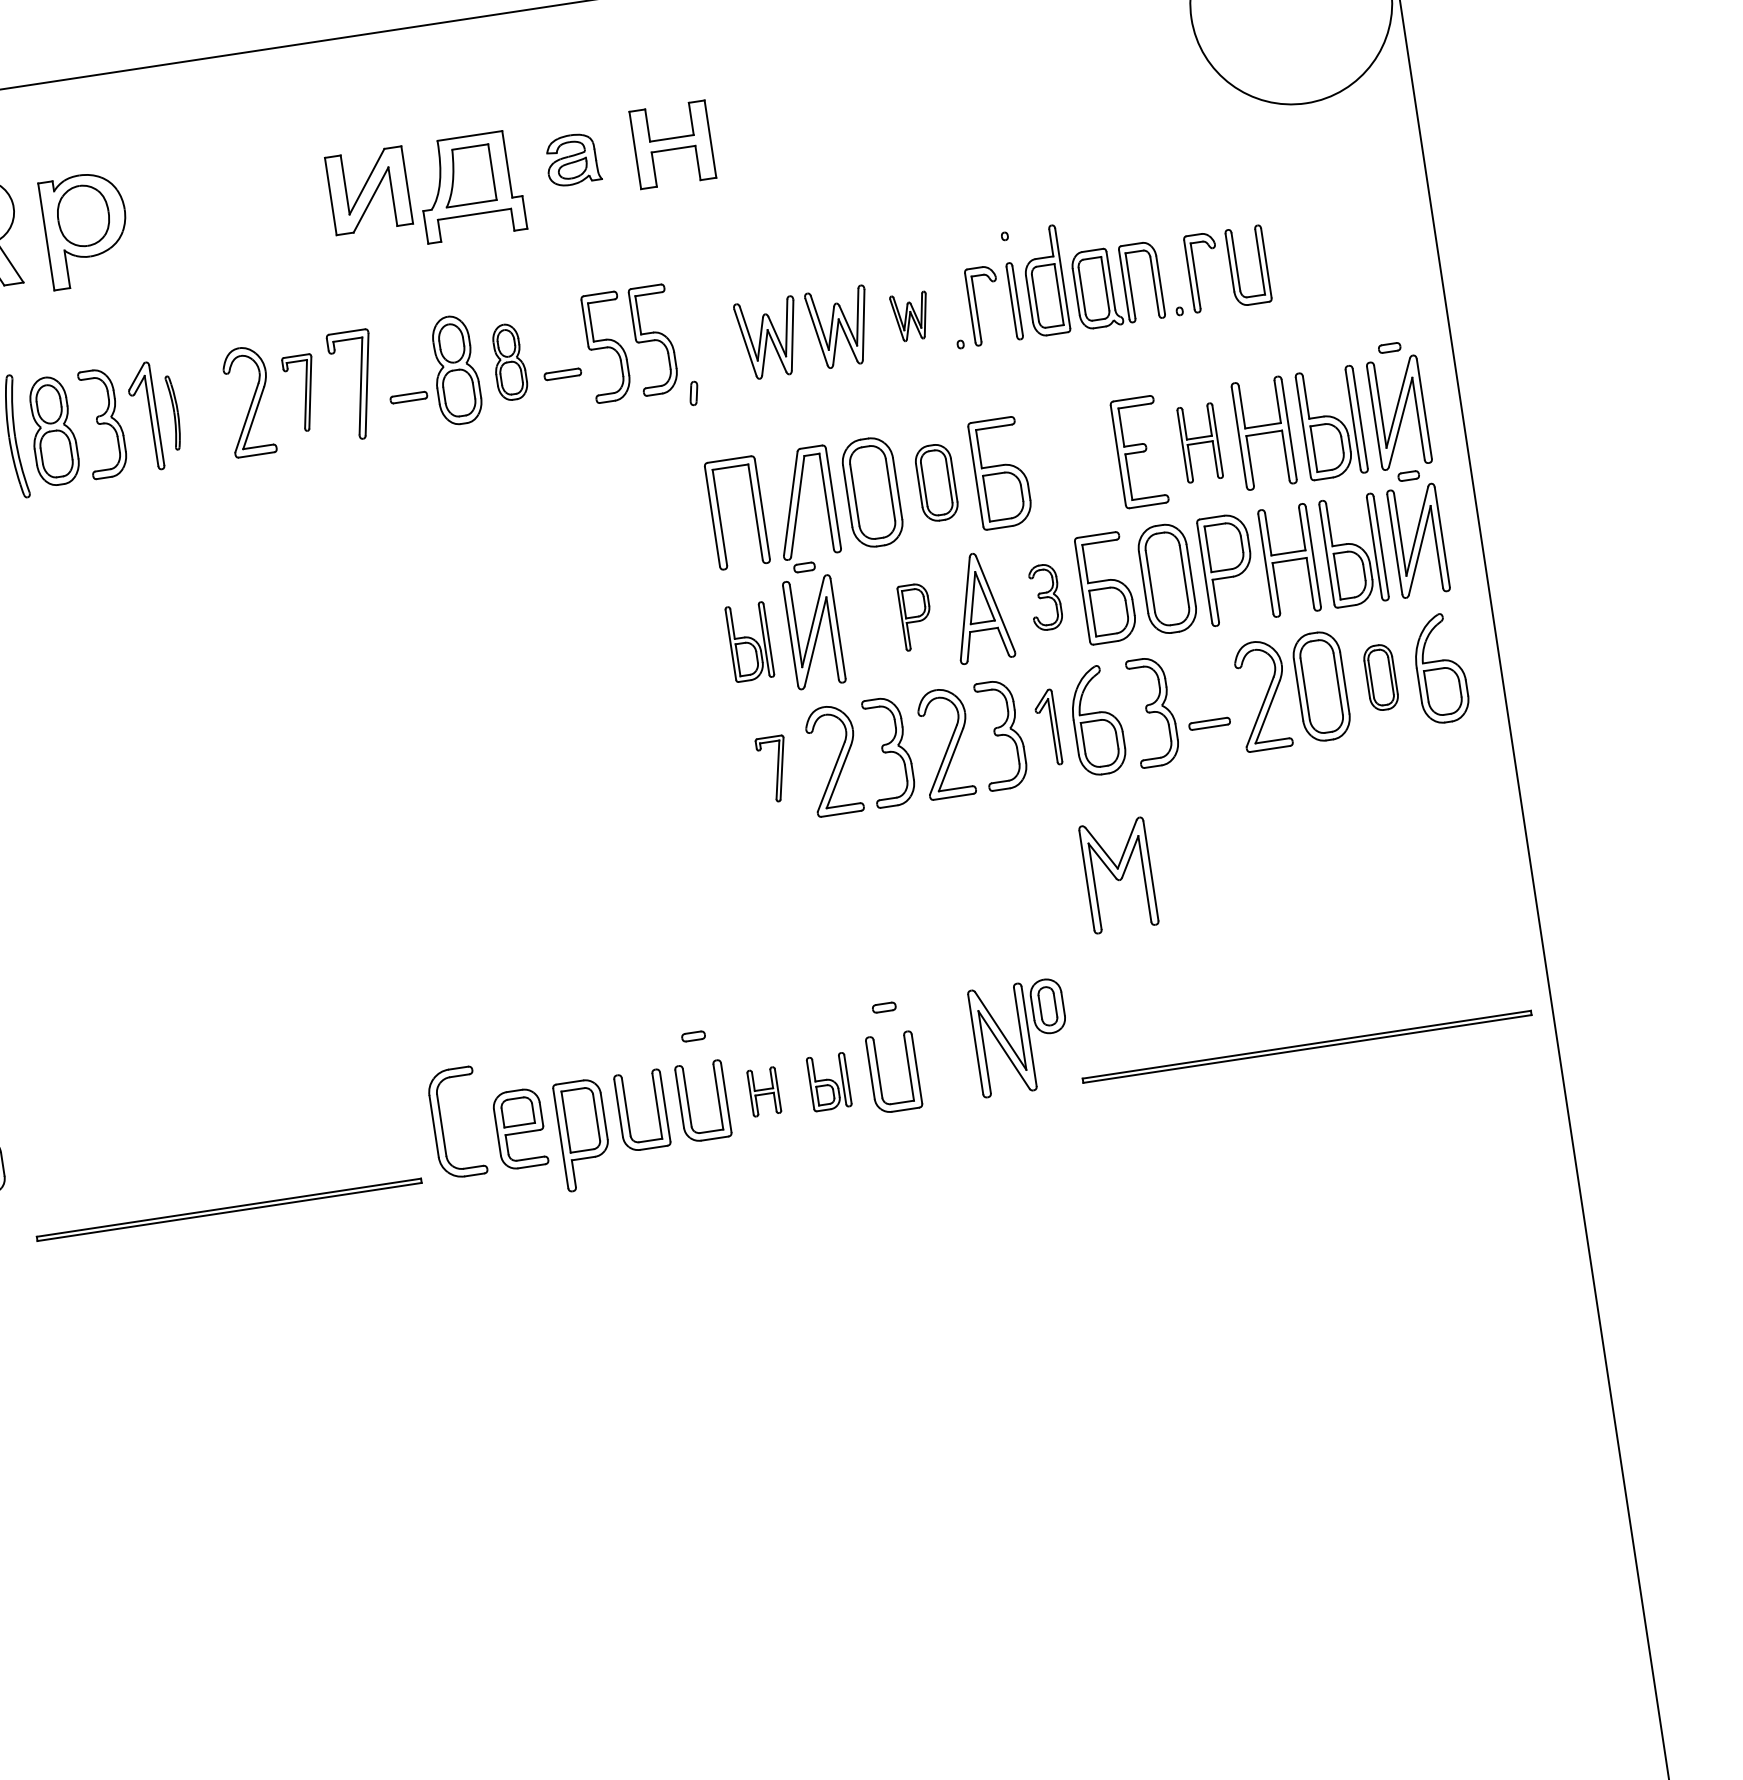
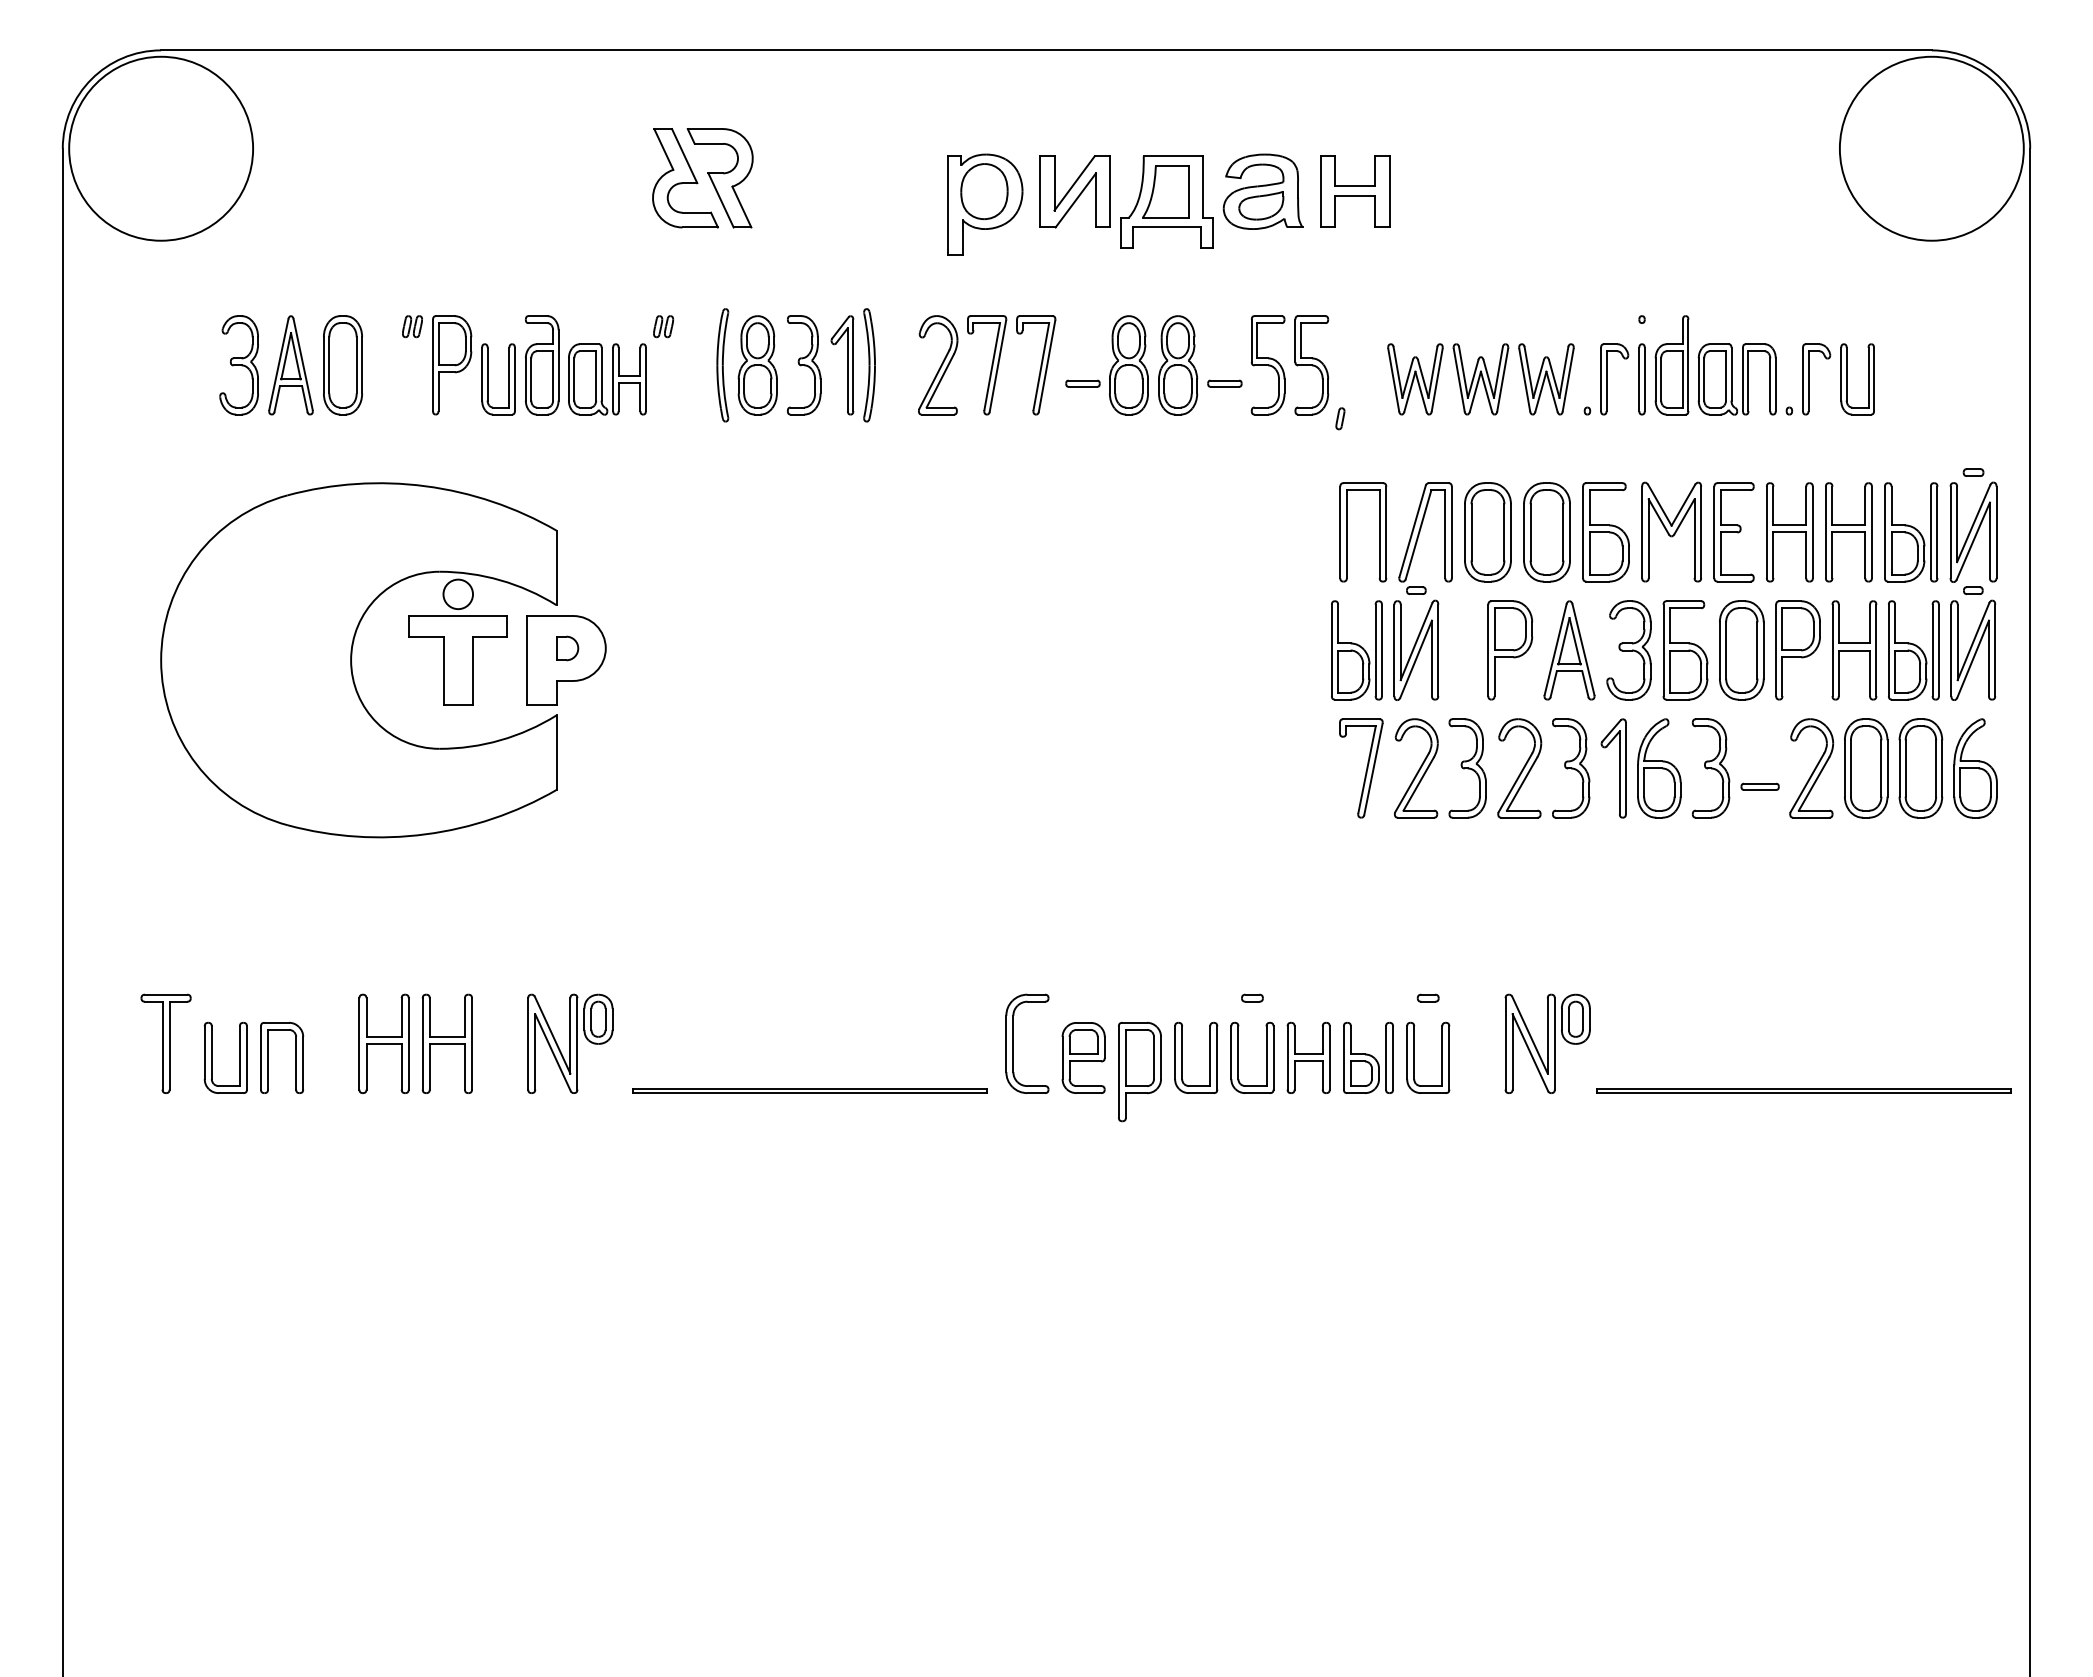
part: (572, 159) -> (1262, 191), size x1.67
part: (86, 229) -> (985, 204), moved
part: (911, 317) -> (1546, 379), size x1.67
part: (509, 362) -> (1178, 365), size x1.43
part: (302, 393) -> (987, 365), size x1.43
part: (174, 412) -> (869, 365), size x1.67
part: (1199, 443) -> (1789, 532), size x1.43
part: (936, 483) -> (1546, 532), size x1.43
part: (1044, 597) -> (1628, 650), size x1.67
part: (916, 616) -> (1510, 650), size x1.67
part: (749, 642) -> (1356, 650), size x1.43
part: (1380, 677) -> (1920, 768), size x1.67
part: (1047, 728) -> (1613, 768), size x1.43
part: (774, 769) -> (1361, 768), size x1.67
part: (1118, 874) -> (1671, 531), moved
part: (829, 1081) -> (1368, 1057), size x1.43
part: (764, 1091) -> (1308, 1057), size x1.67

